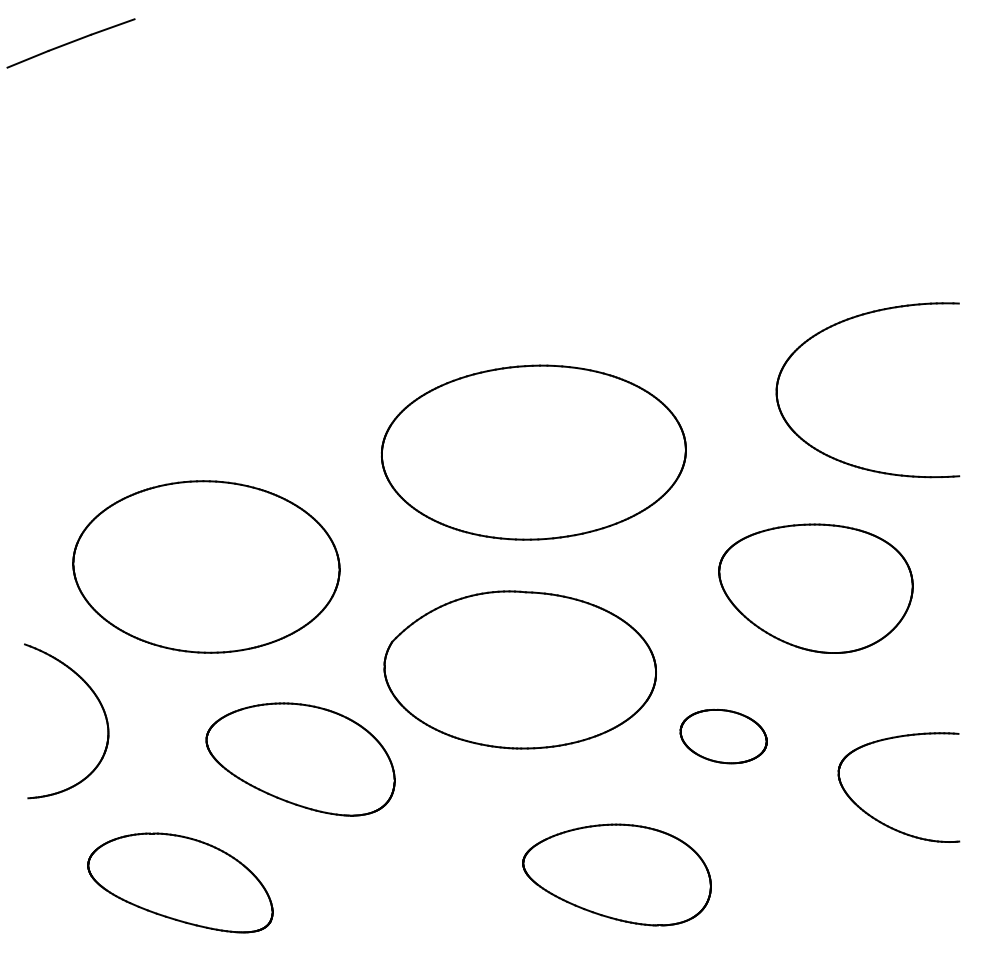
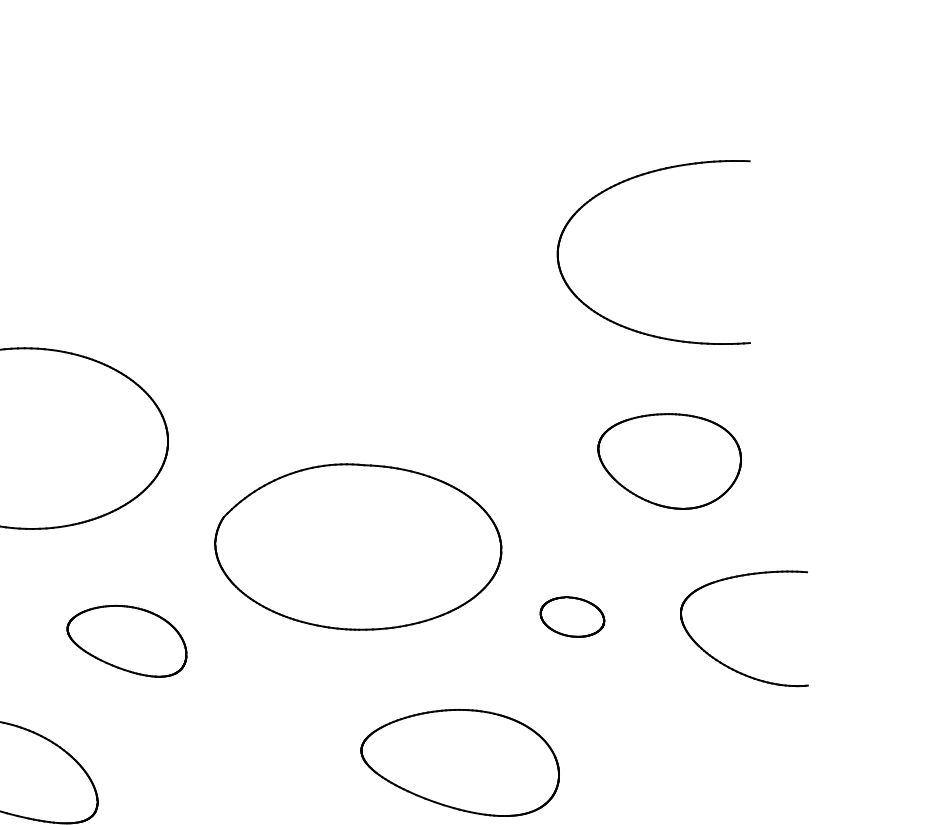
part: (836, 325) -> (620, 184), moved
part: (533, 452) -> (372, 318), removed
part: (815, 588) -> (669, 461), size x0.7
part: (723, 736) -> (572, 617), size x0.7
part: (300, 759) -> (126, 641), size x0.6
part: (876, 818) -> (720, 661), moved

